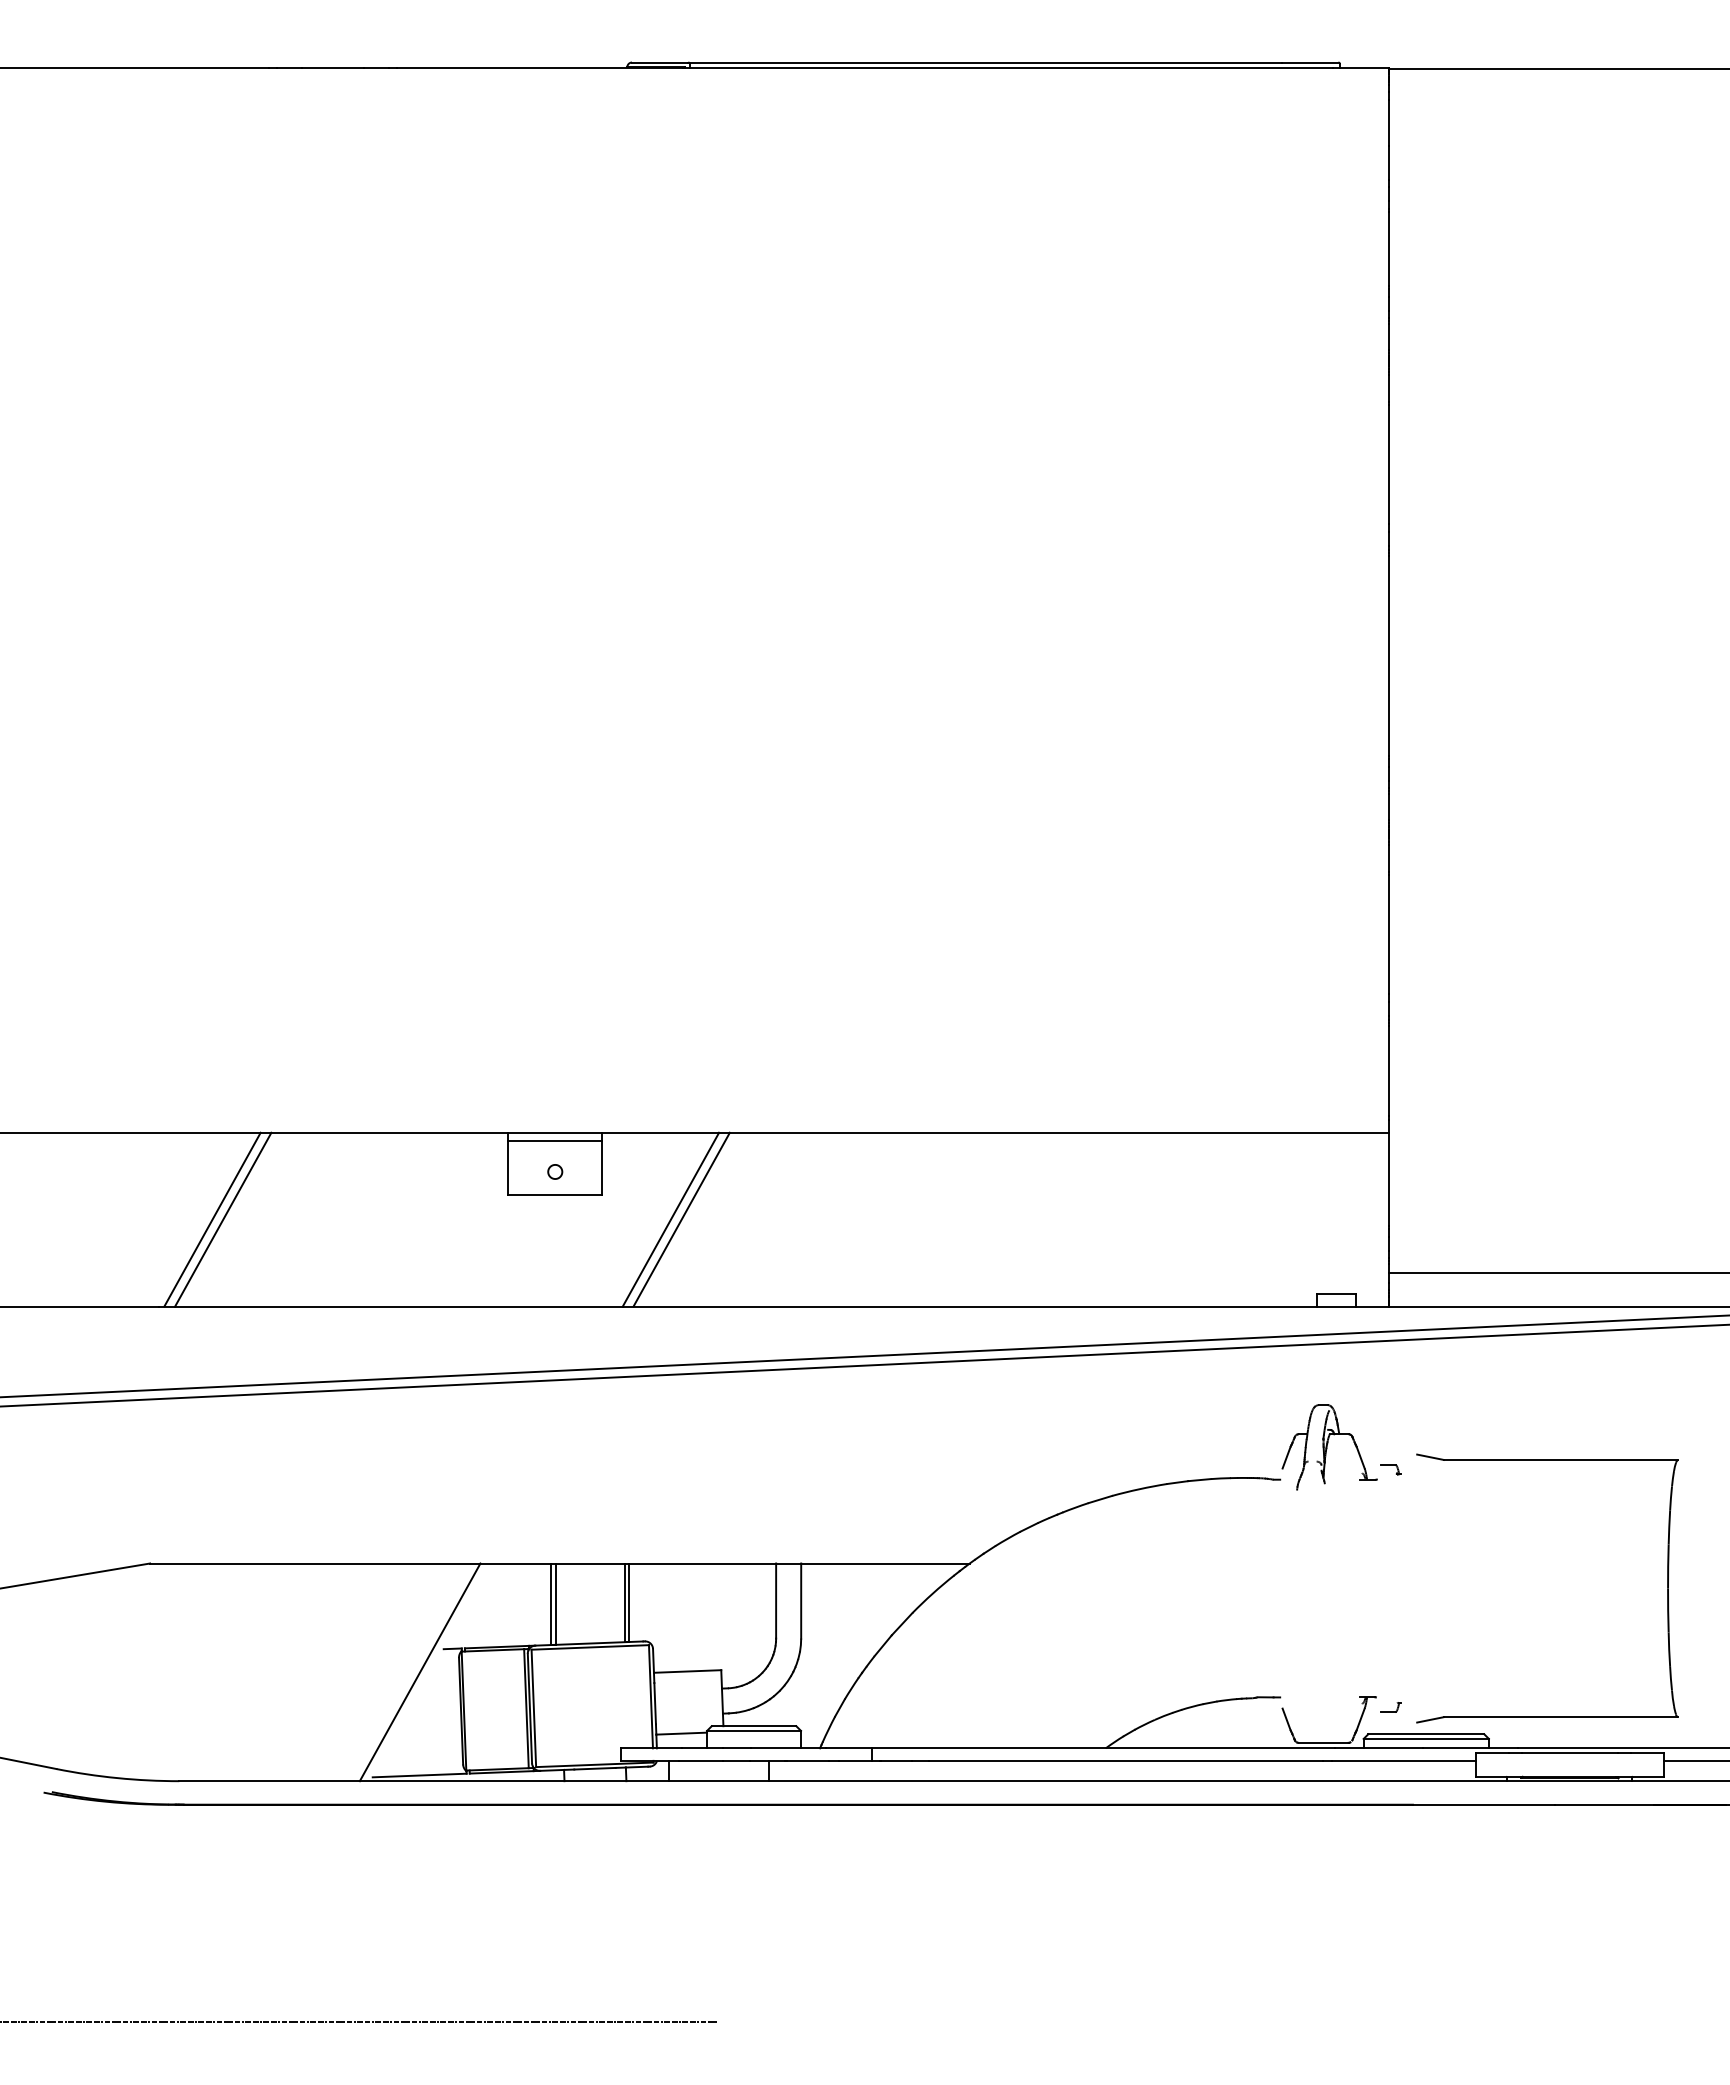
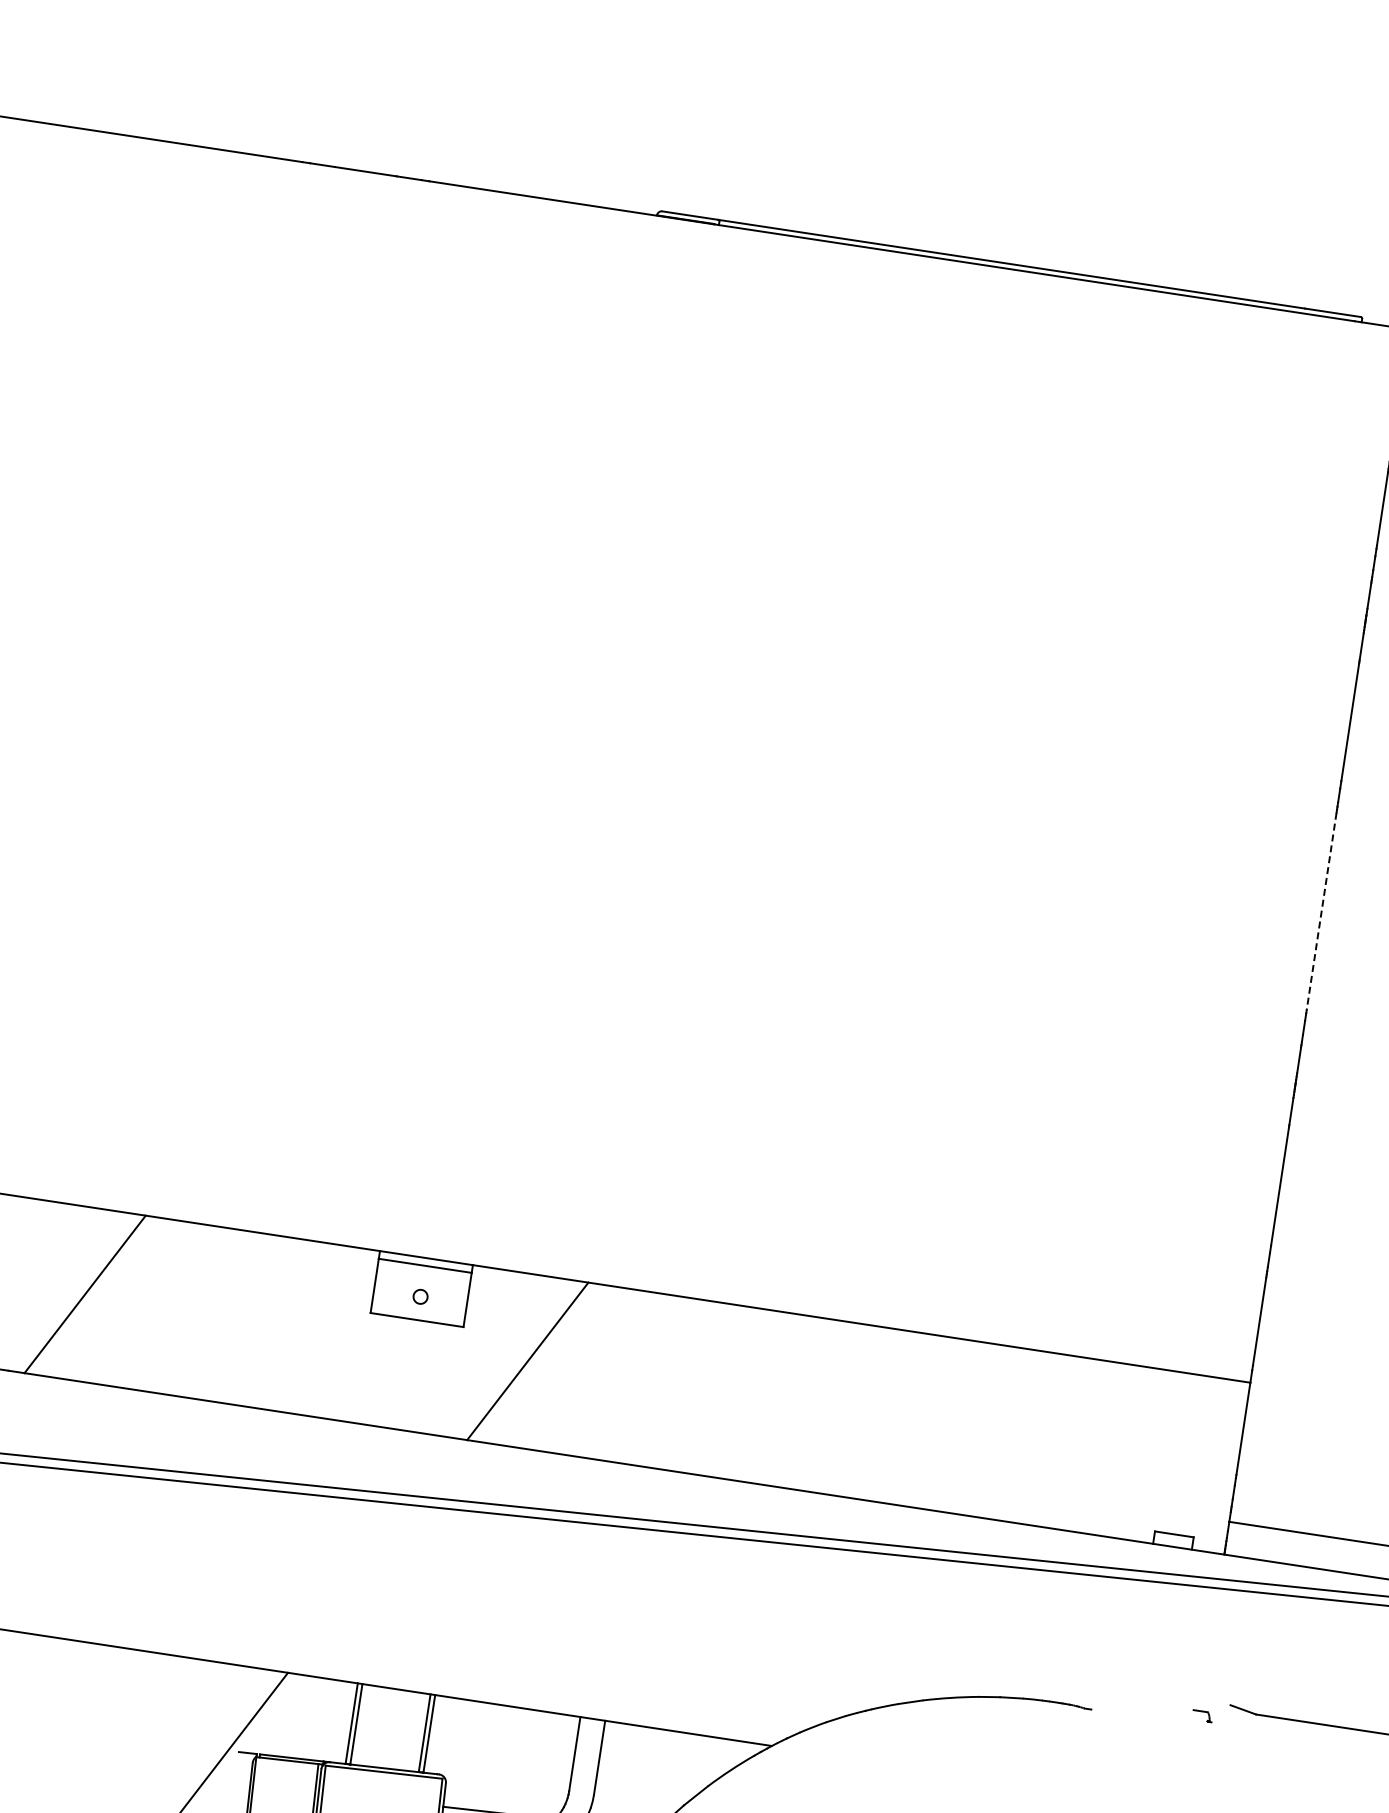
line: (1388, 656) -> (1321, 911), solid -> dashed
line: (212, 1219) -> (74, 1292), removed
line: (681, 1219) -> (538, 1362), removed
part: (1329, 1447) -> (1144, 1685), removed

